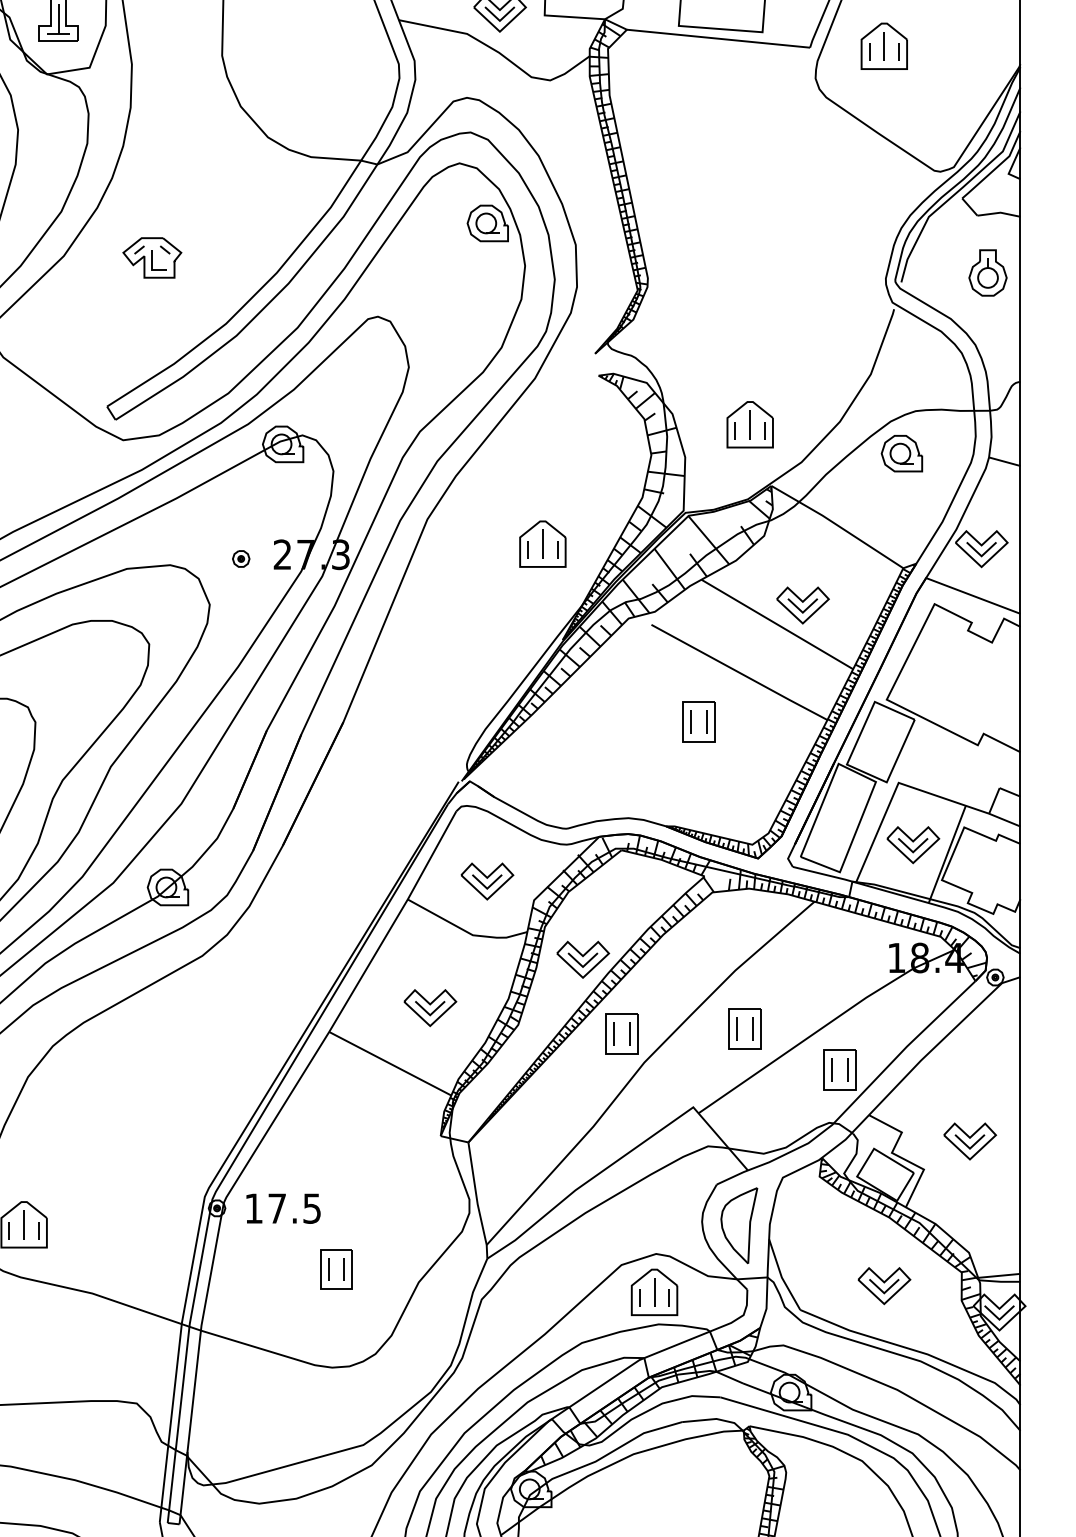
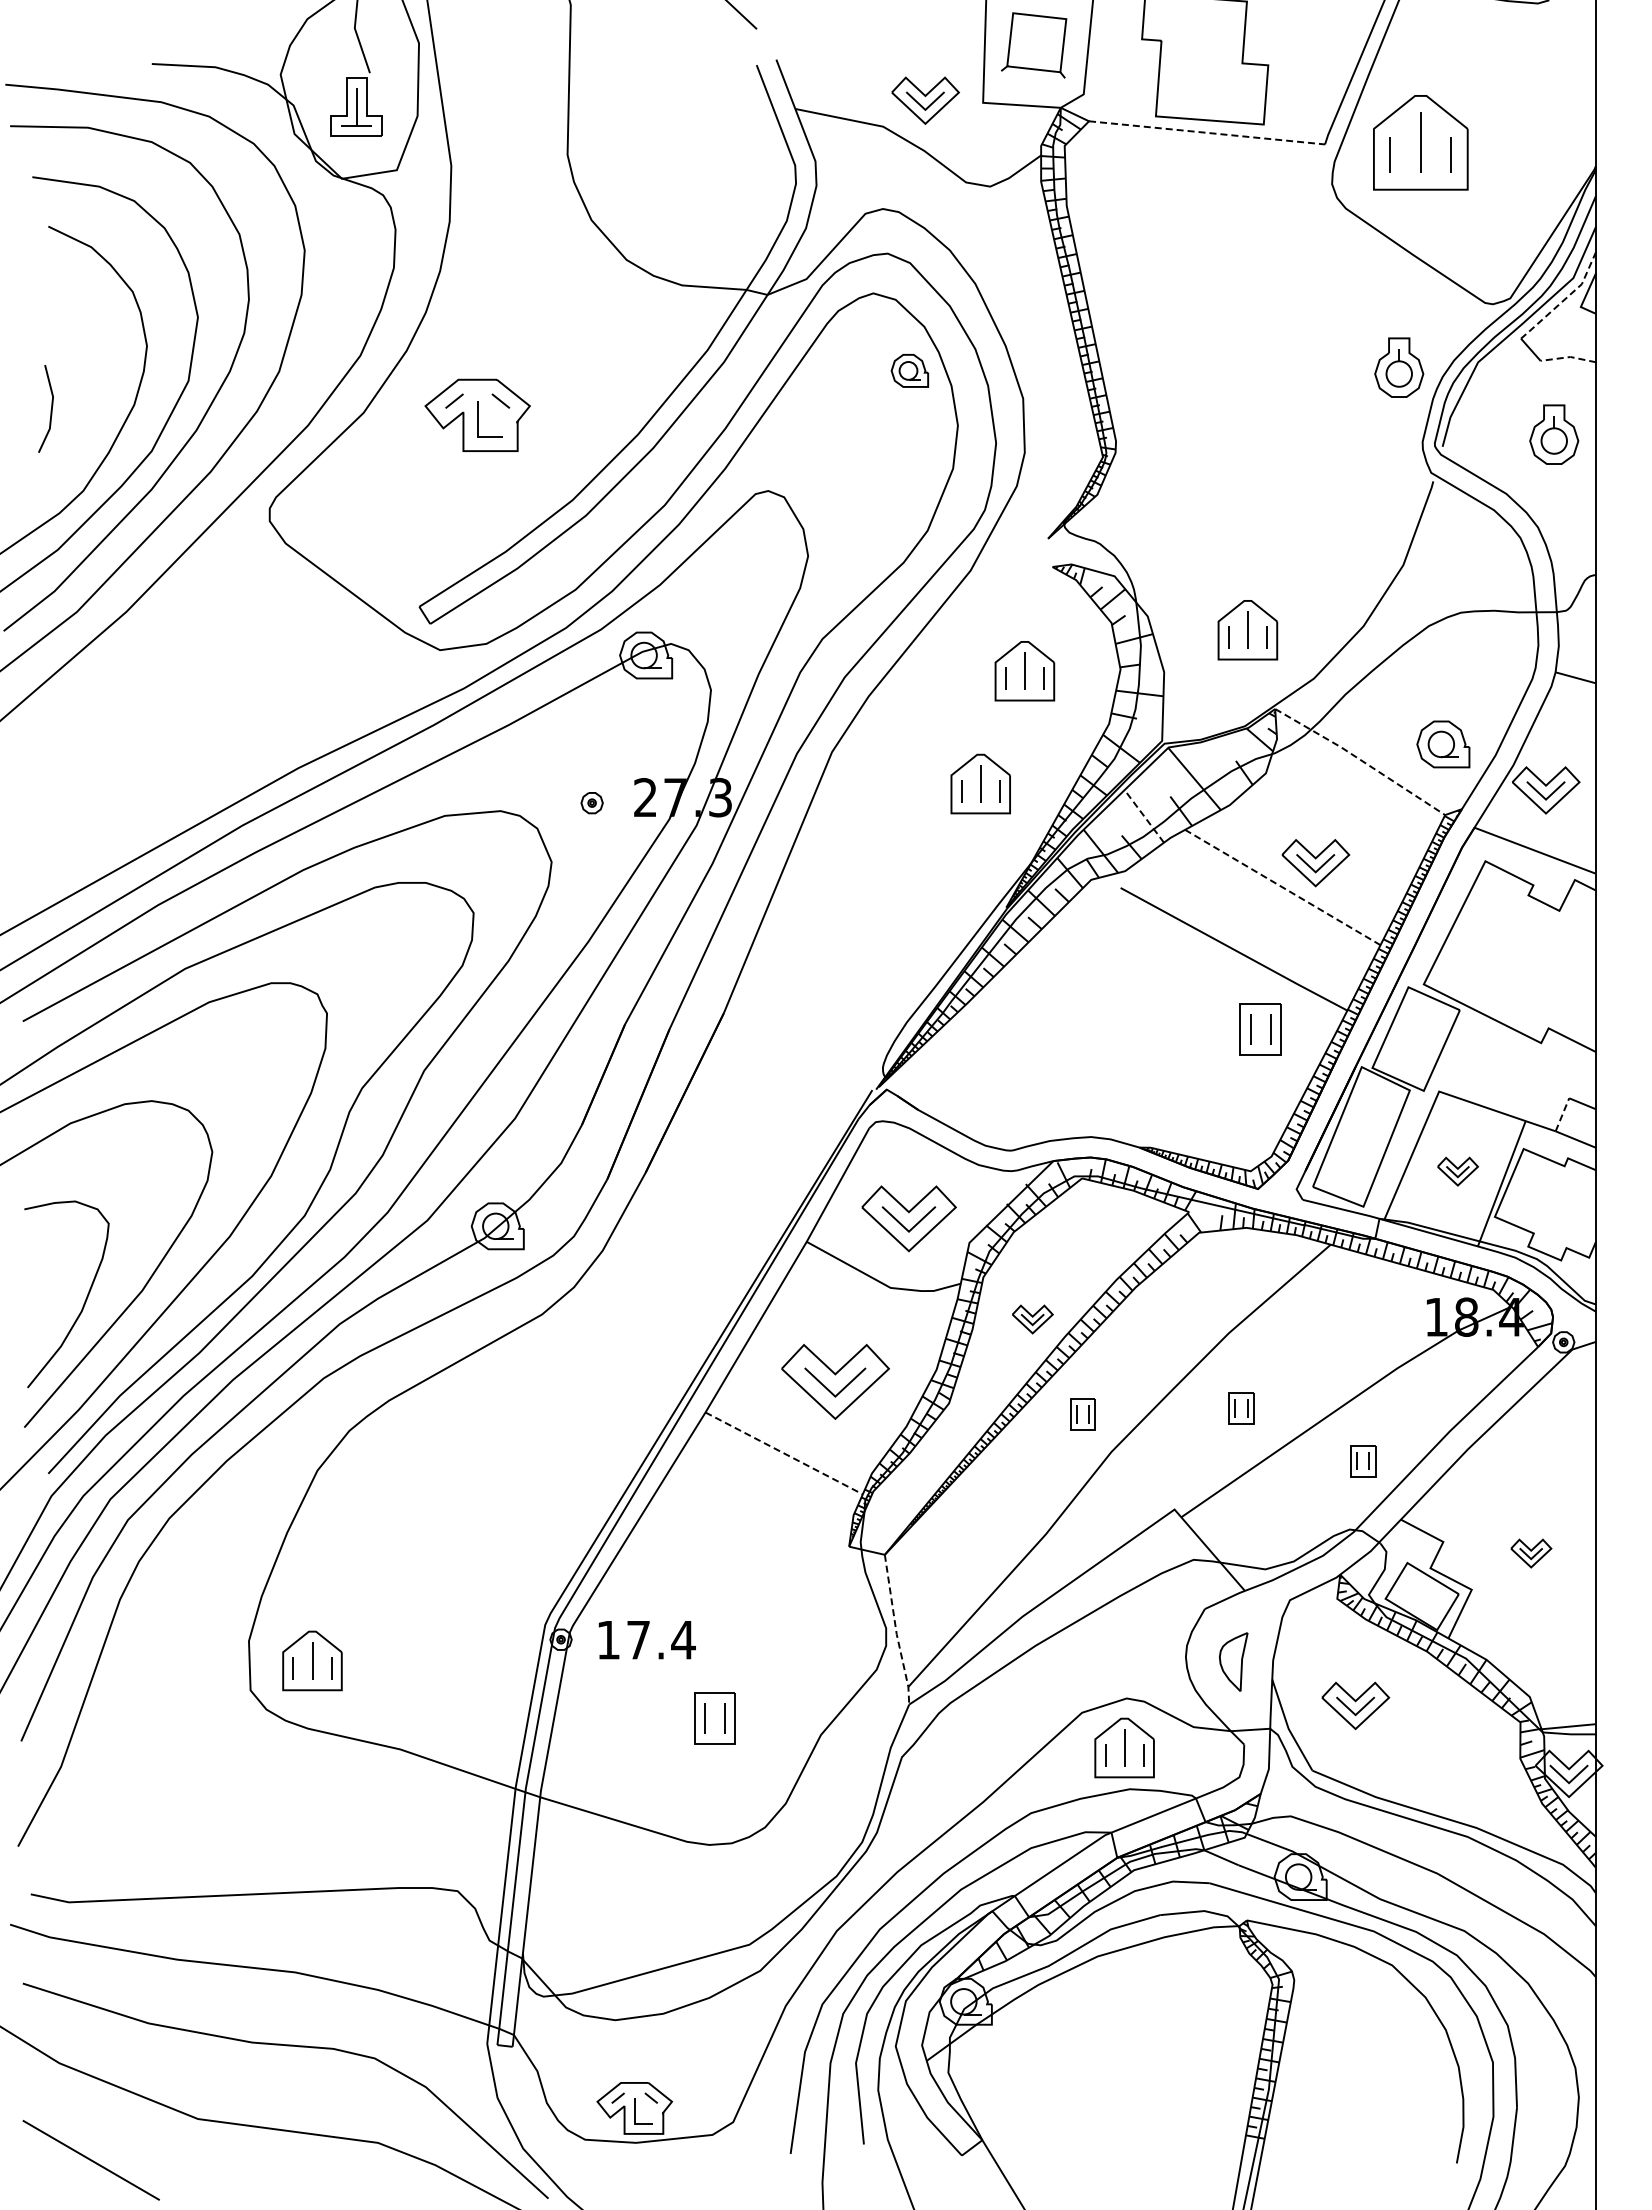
line: (718, 38) -> (1207, 132), solid -> dashed
part: (884, 46) -> (1420, 142), size x1.6
line: (995, 168) -> (1564, 300), solid -> dashed
line: (999, 213) -> (1568, 357), solid -> dashed
part: (867, 220) -> (1399, 367), added
part: (487, 223) -> (909, 370), size x0.7
part: (152, 257) -> (477, 414), size x1.4
part: (902, 453) -> (1443, 744), moved
part: (576, 456) -> (1024, 671), added
line: (837, 525) -> (1360, 759), solid -> dashed
line: (669, 569) -> (1144, 816), solid -> dashed
line: (777, 624) -> (1282, 887), solid -> dashed
part: (698, 722) -> (1260, 1029), moved
line: (994, 800) -> (1562, 1114), solid -> dashed
part: (912, 844) -> (1457, 1171), size x0.6
part: (487, 881) -> (909, 1218), size x1.4
part: (583, 959) -> (1032, 1319), size x0.6
part: (430, 1007) -> (835, 1381), size x1.6
part: (745, 1028) -> (1241, 1408), size x0.6
part: (621, 1033) -> (1082, 1414), size x0.6
line: (390, 1063) -> (784, 1453), solid -> dashed
part: (839, 1070) -> (1363, 1461), size x0.6
part: (970, 1141) -> (1531, 1553), size x0.6
line: (477, 1201) -> (896, 1631), solid -> dashed
text: (312, 1208) -> (683, 1640), 17.5 -> 17.4
part: (739, 1225) -> (1233, 1661), size x0.6
part: (884, 1285) -> (1355, 1705), moved

